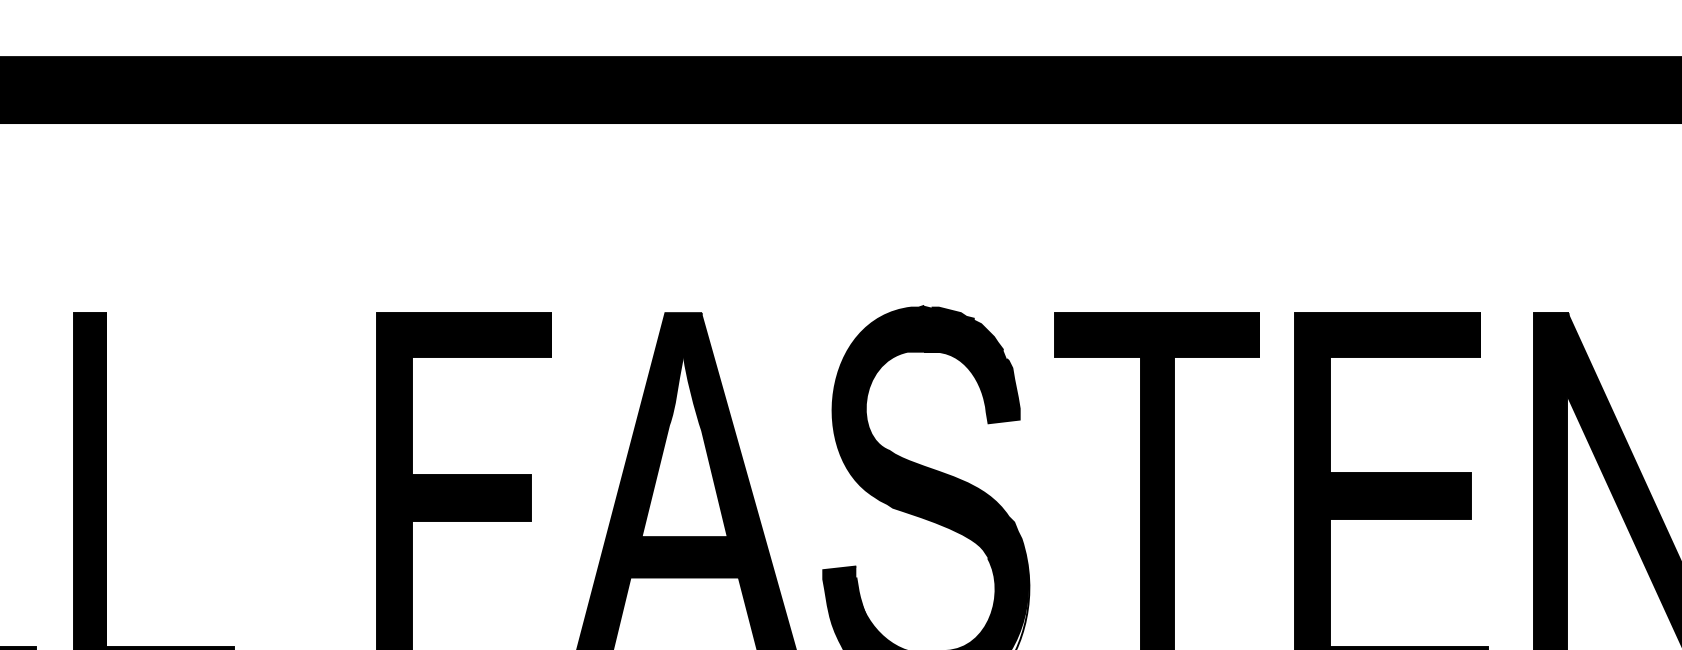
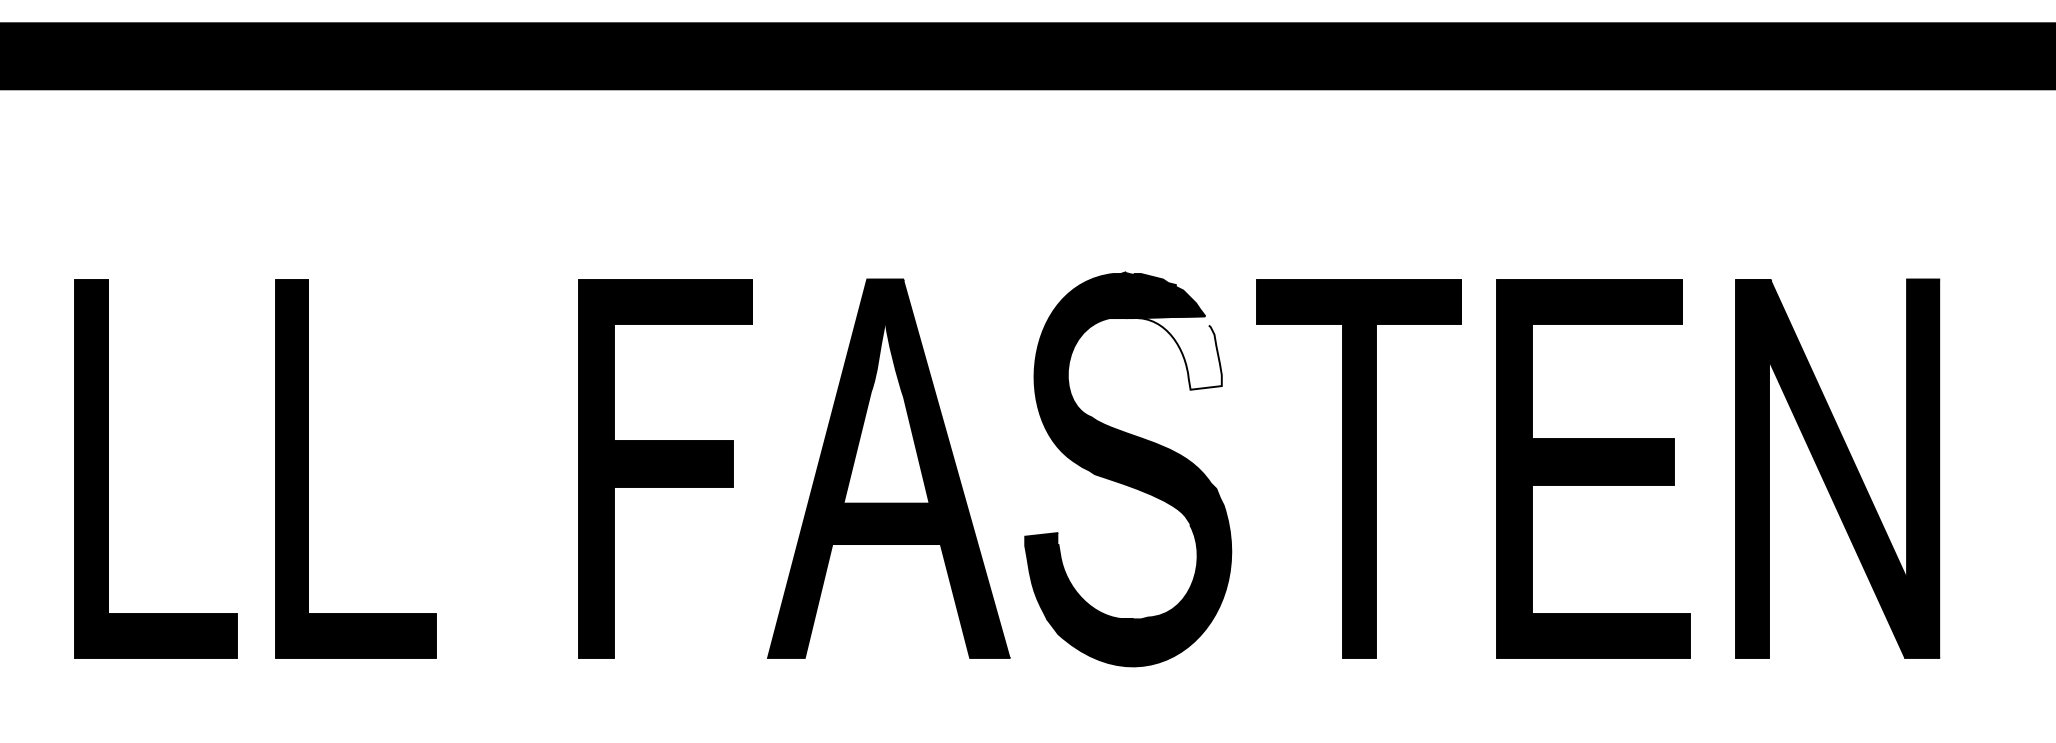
fill: (971, 386) -> (1173, 352), removed

